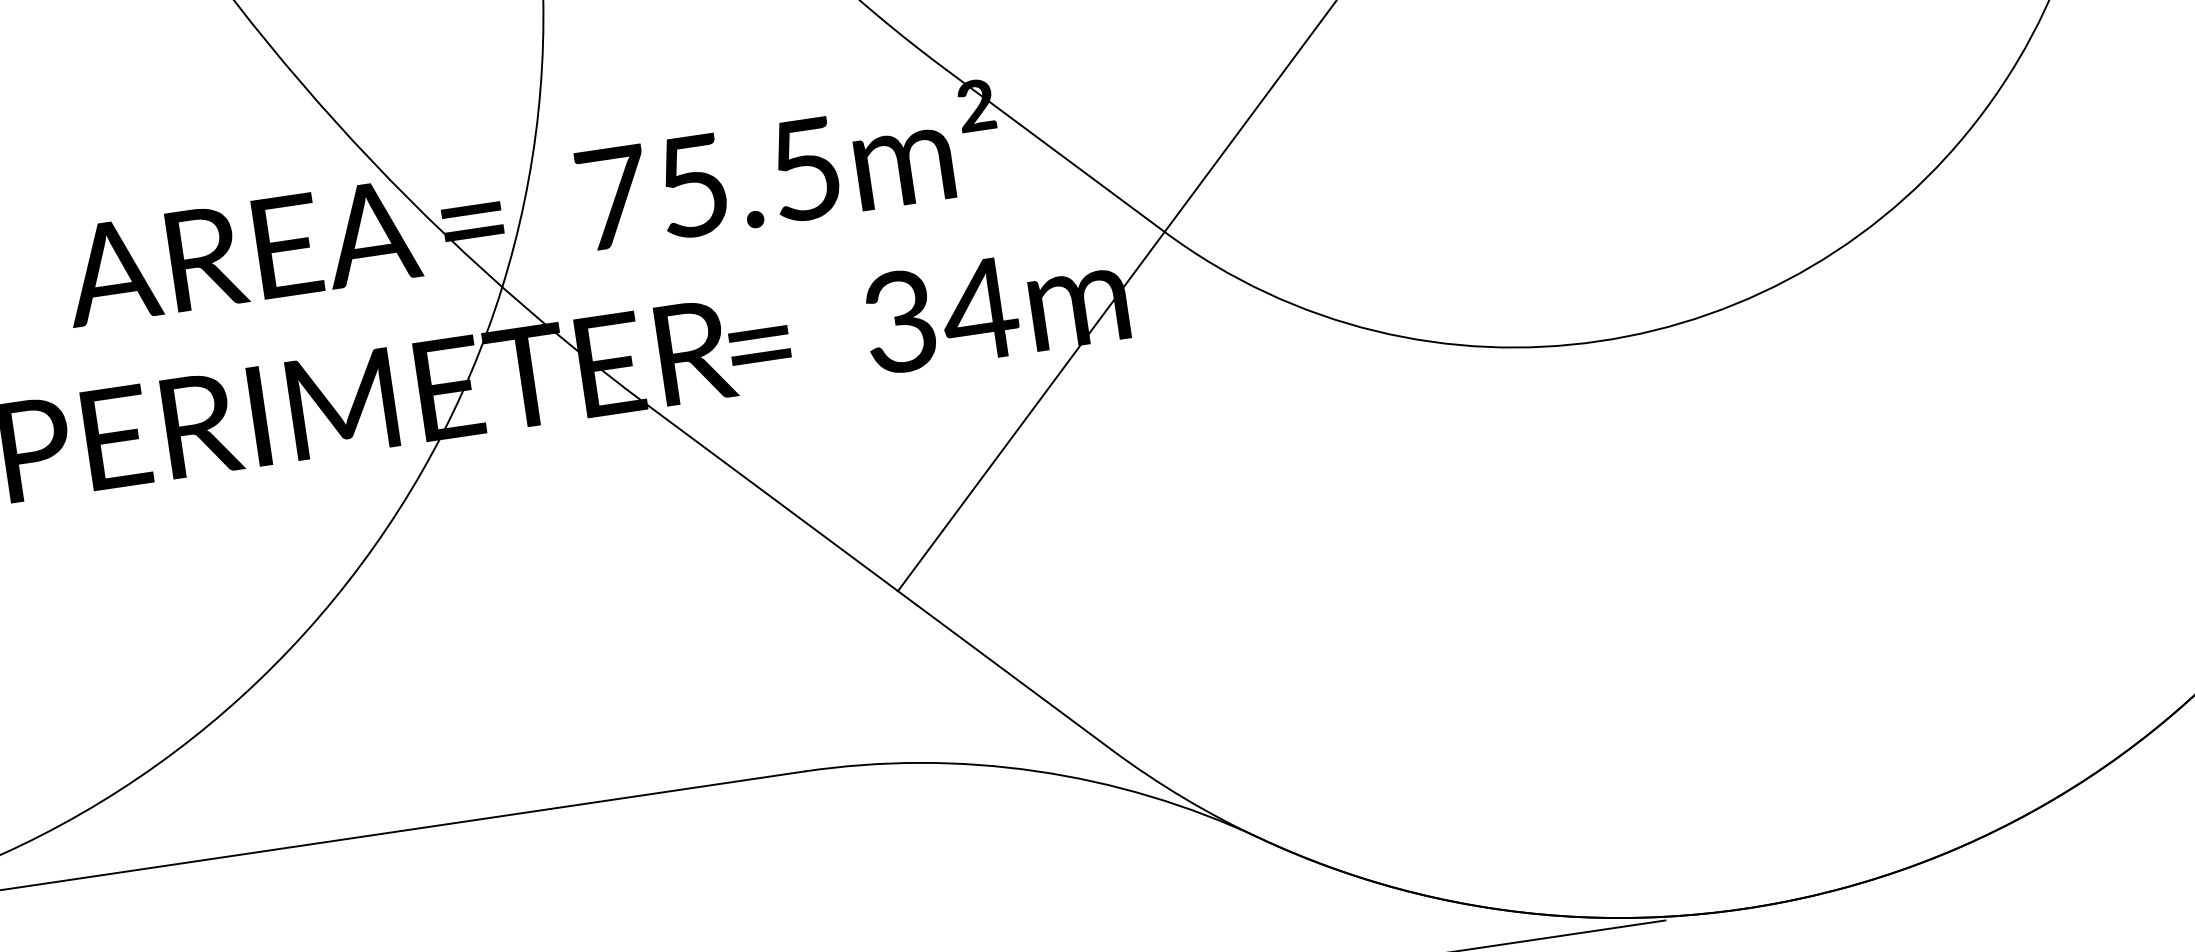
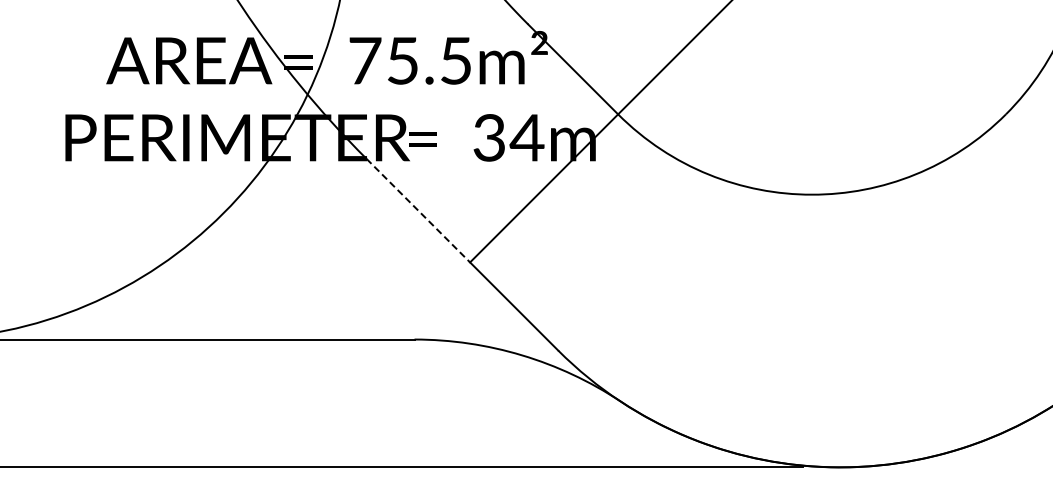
line: (772, 497) -> (418, 210), solid -> dashed

